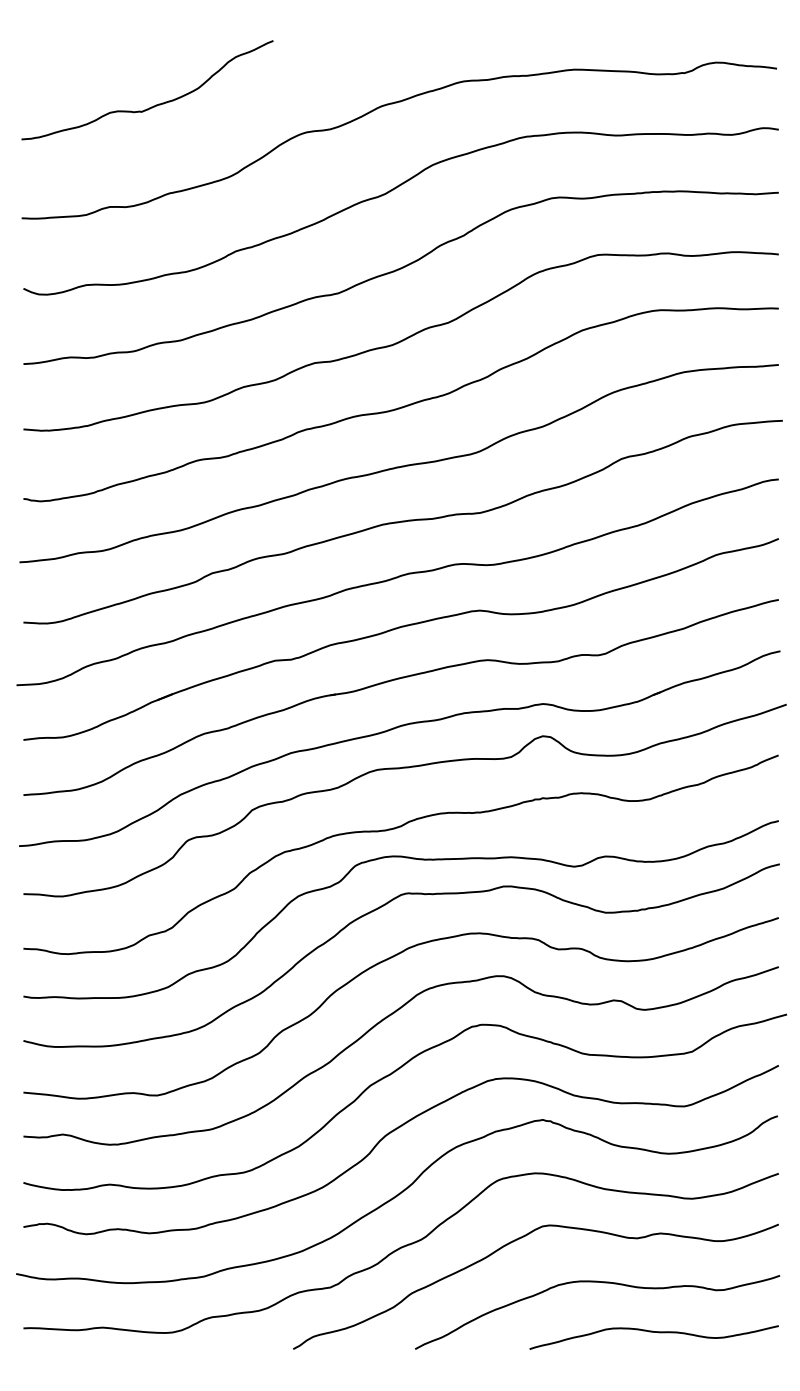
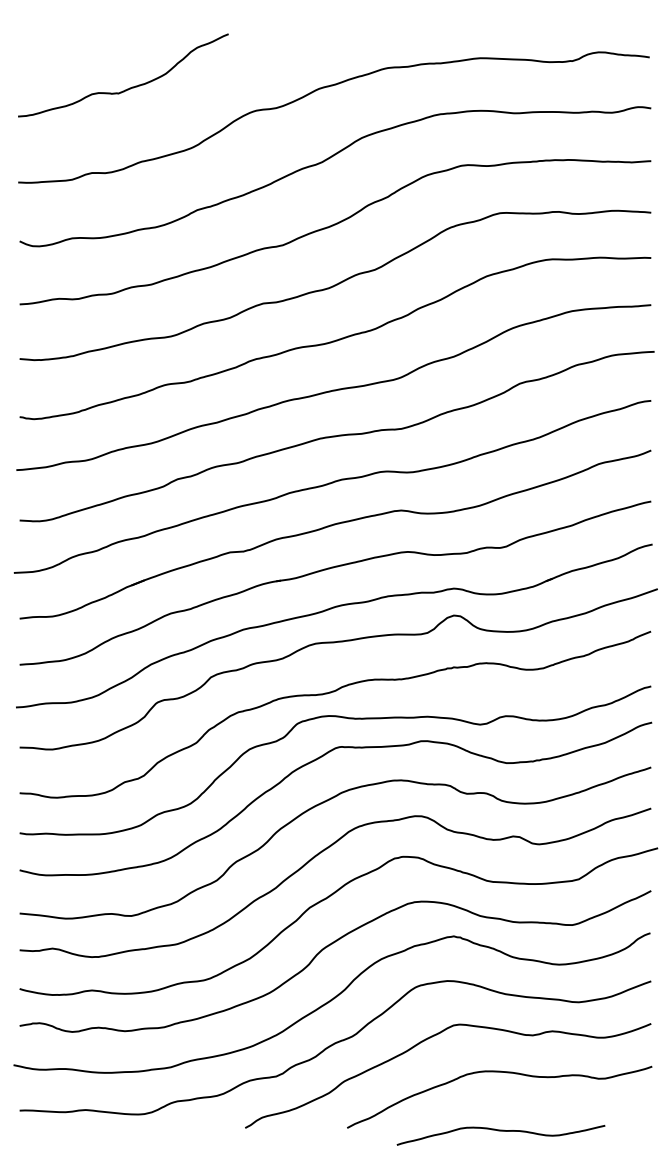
curve: (653, 1332) -> (500, 1131), moved

